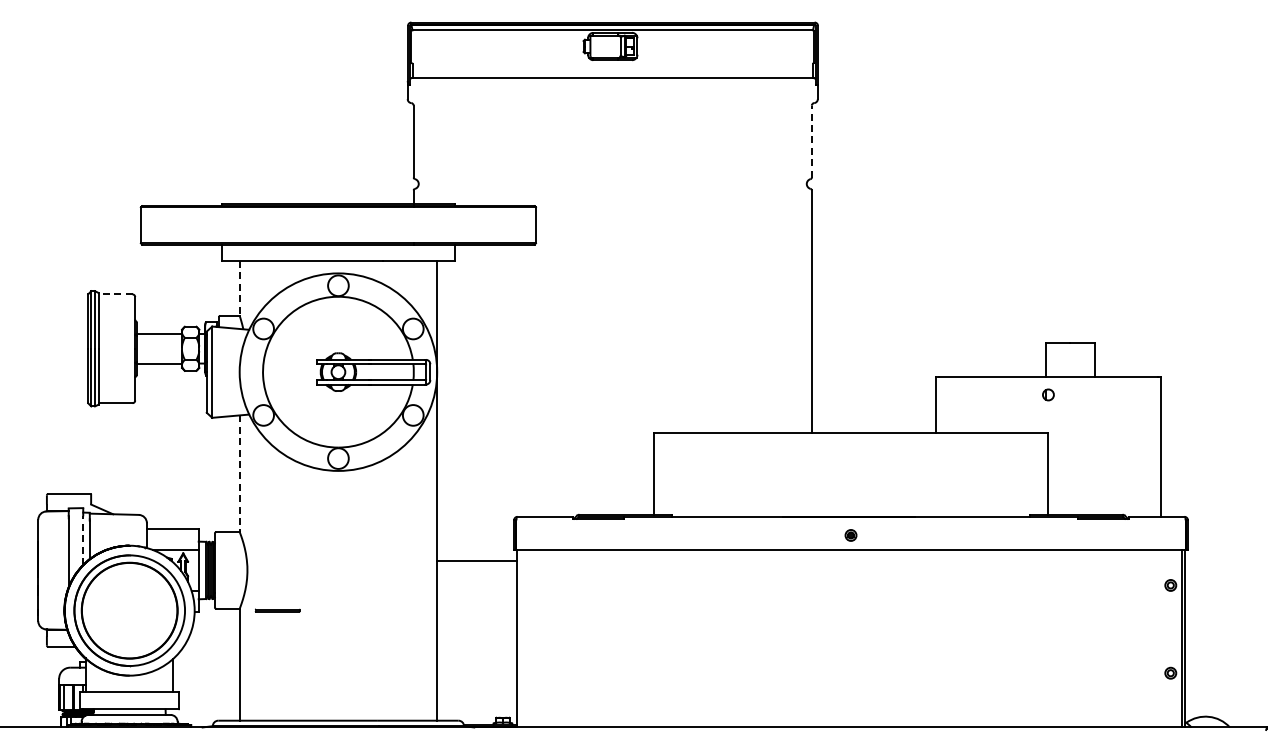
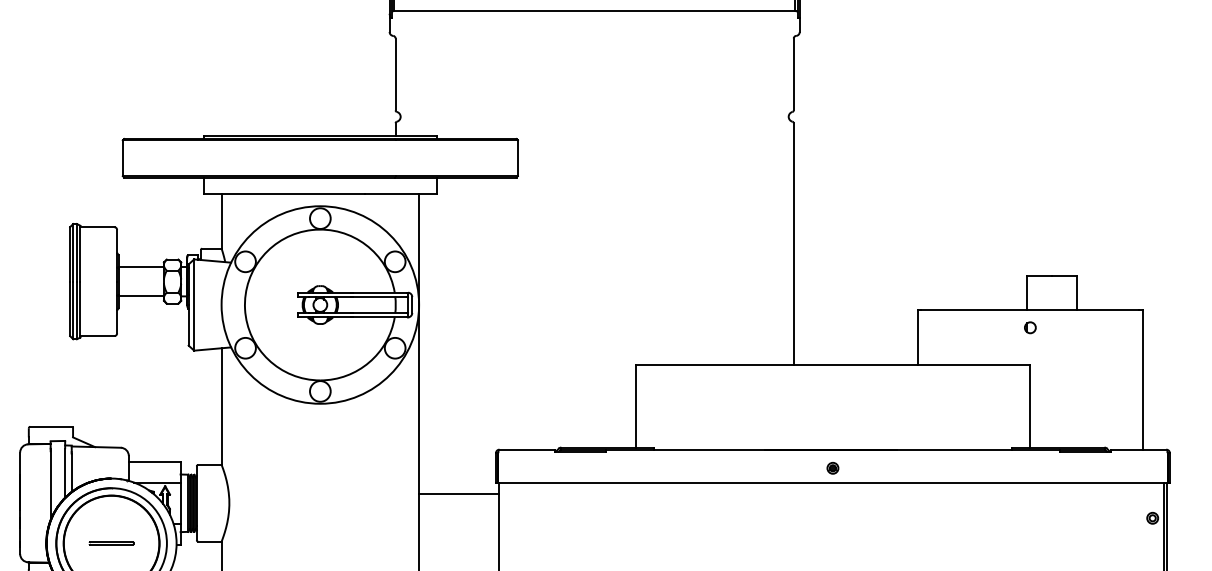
line: (811, 141) -> (793, 74), dashed -> solid
line: (239, 288) -> (221, 221), dashed -> solid
line: (115, 294) -> (97, 227), dashed -> solid
line: (239, 474) -> (221, 407), dashed -> solid
line: (83, 540) -> (65, 473), dashed -> solid
line: (277, 610) -> (111, 543), moved

